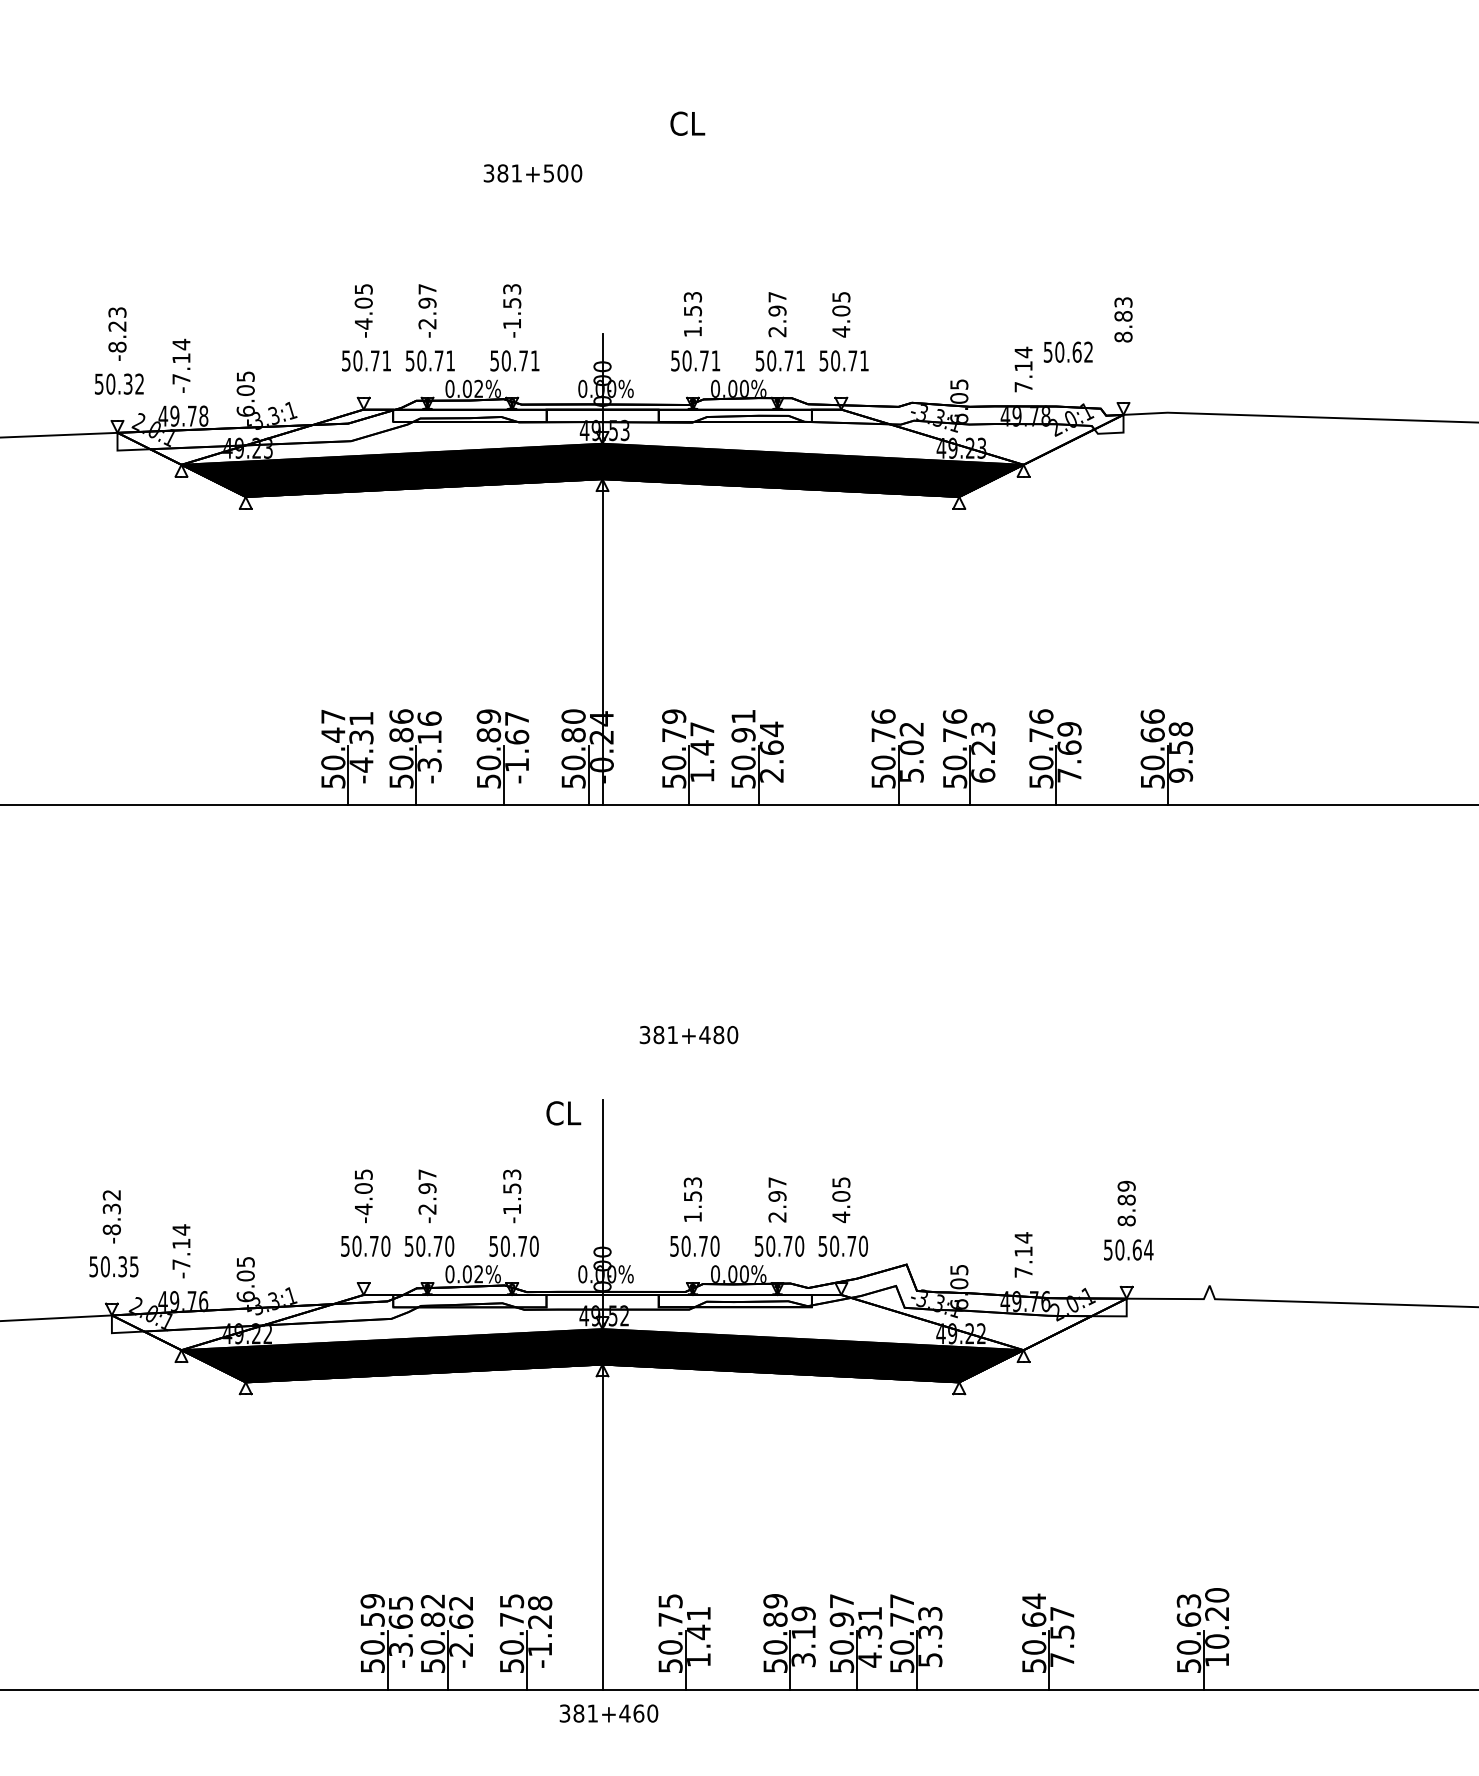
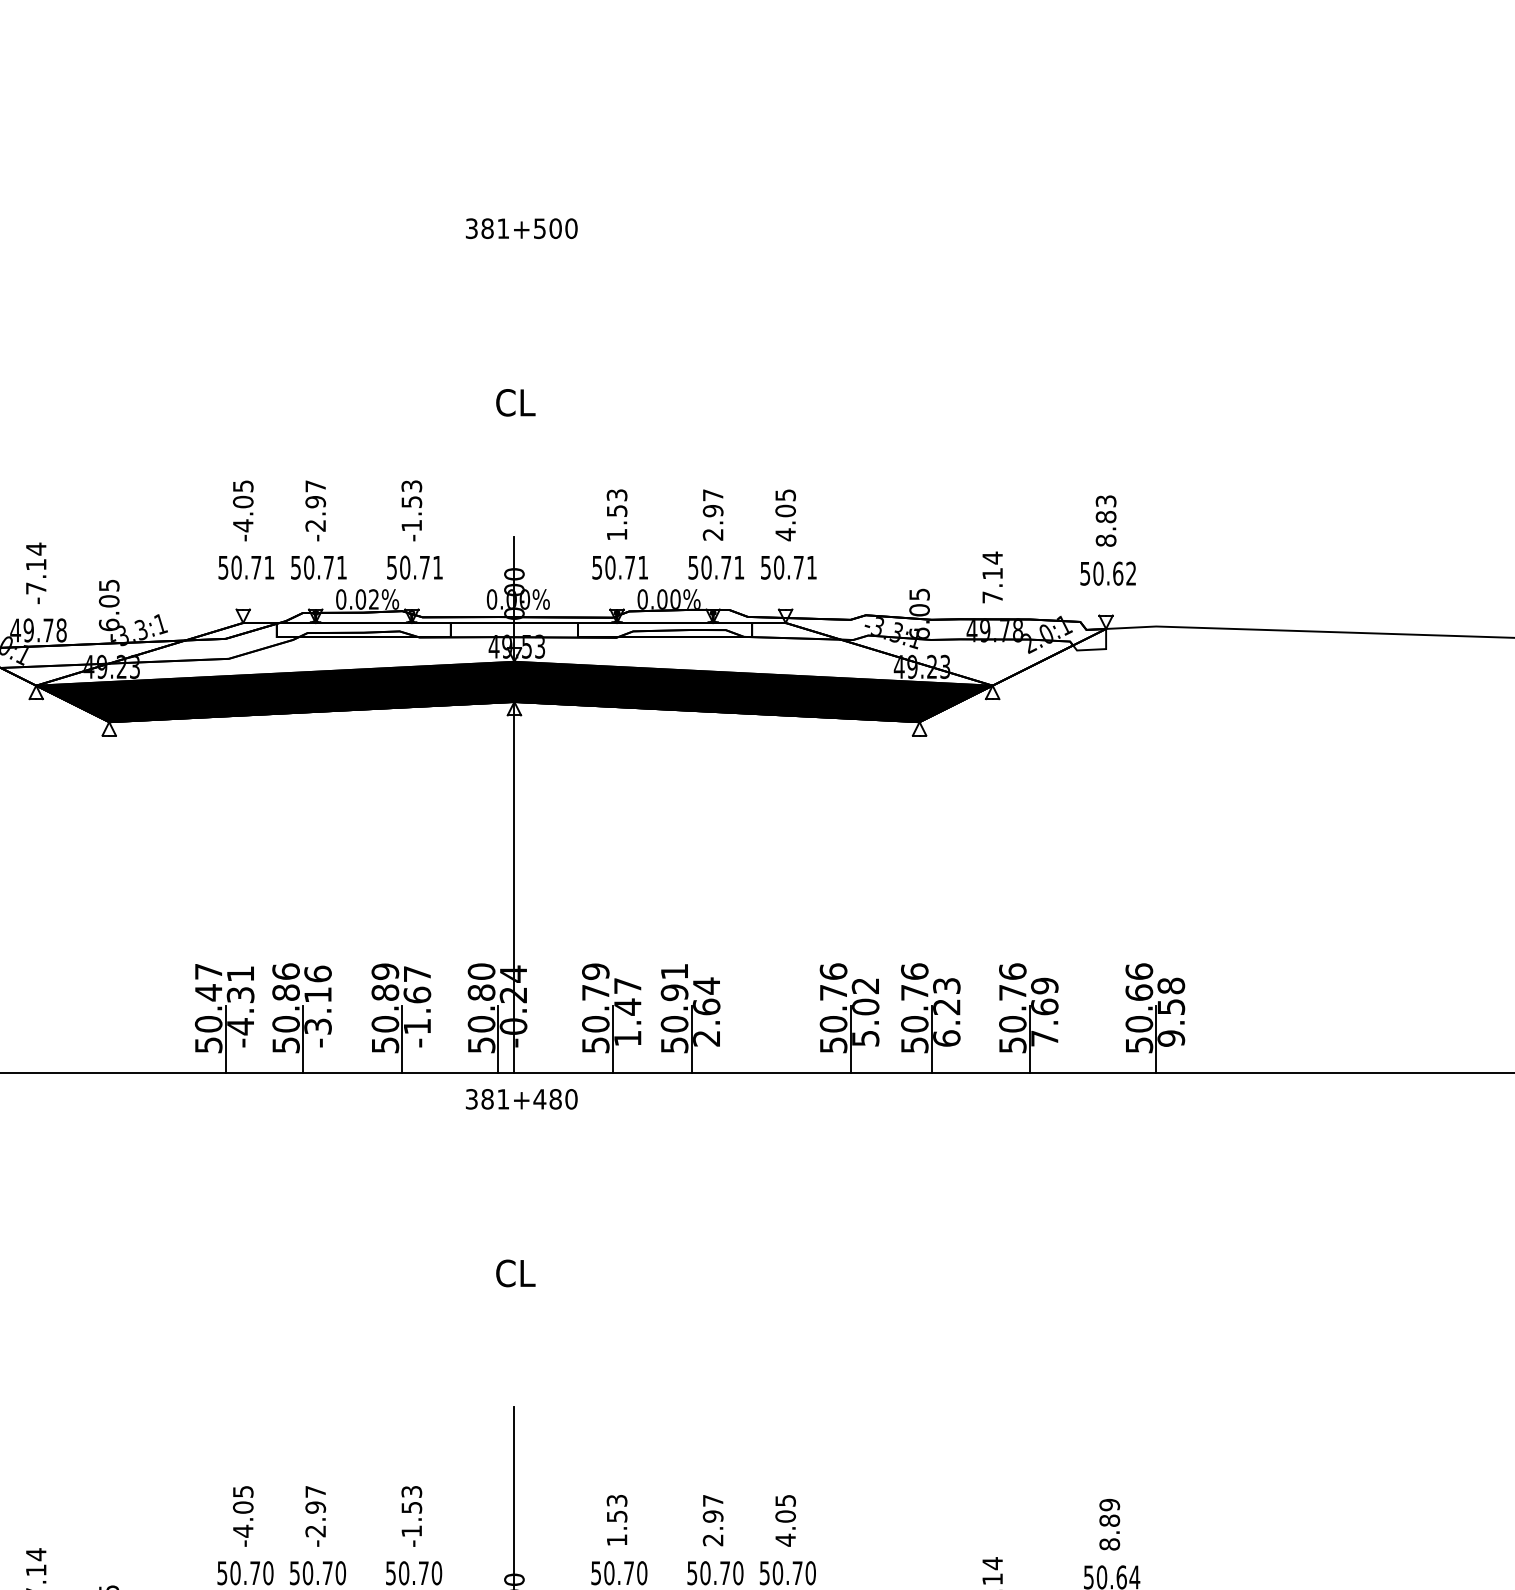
text: (687, 123) -> (515, 402), moved
text: (532, 173) -> (521, 228), moved
text: (1067, 351) -> (1107, 572), moved
text: (688, 1035) -> (521, 1099), moved
text: (563, 1113) -> (515, 1273), moved

